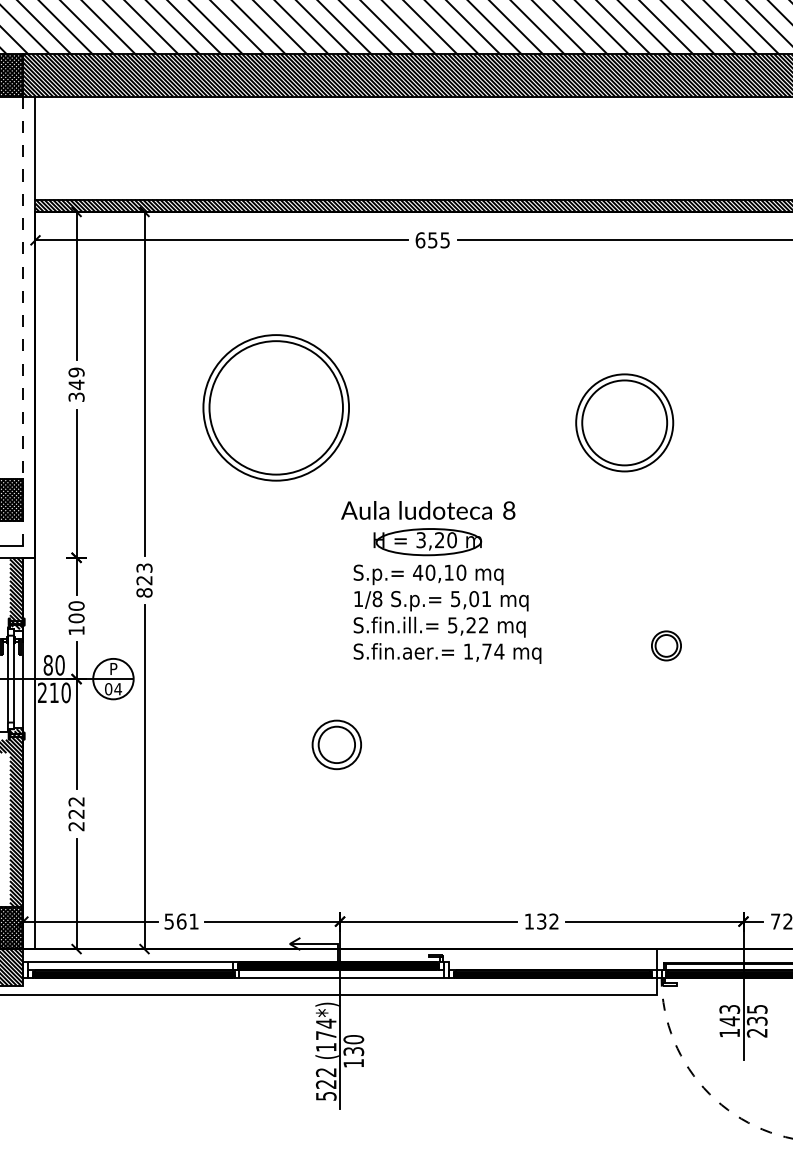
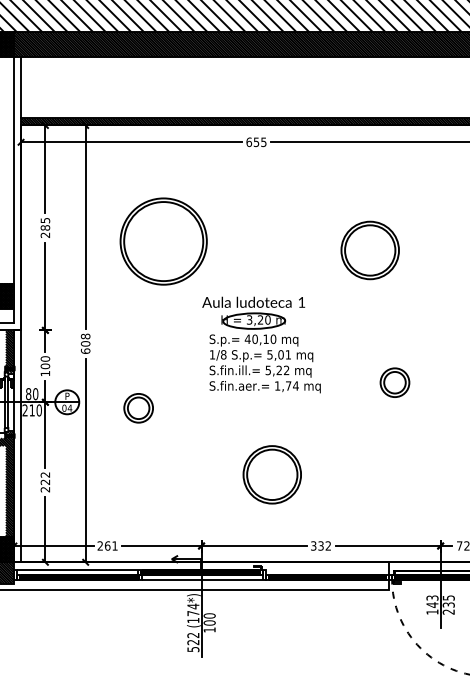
line: (22, 321) -> (13, 190), dashed -> solid
text: (76, 384) -> (45, 227), 349 -> 285
text: (508, 510) -> (301, 302), 8 -> 1
text: (144, 579) -> (85, 343), 823 -> 608
part: (665, 645) -> (394, 382), size x1.67
part: (336, 745) -> (138, 408), moved
part: (458, 800) -> (271, 474), added
text: (167, 920) -> (99, 545), 561 -> 261
text: (528, 920) -> (313, 545), 132 -> 332
text: (353, 1050) -> (209, 622), 130 -> 100

